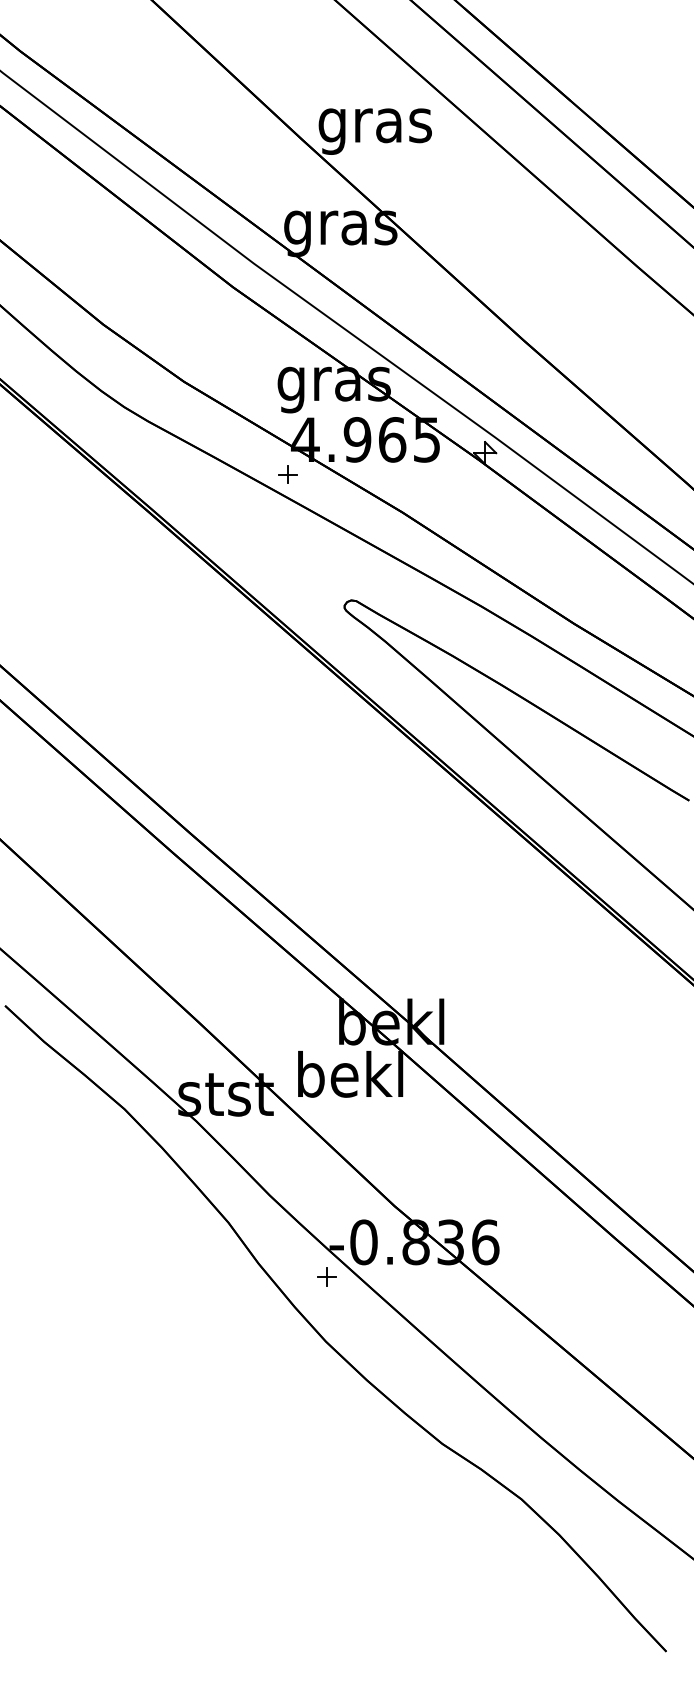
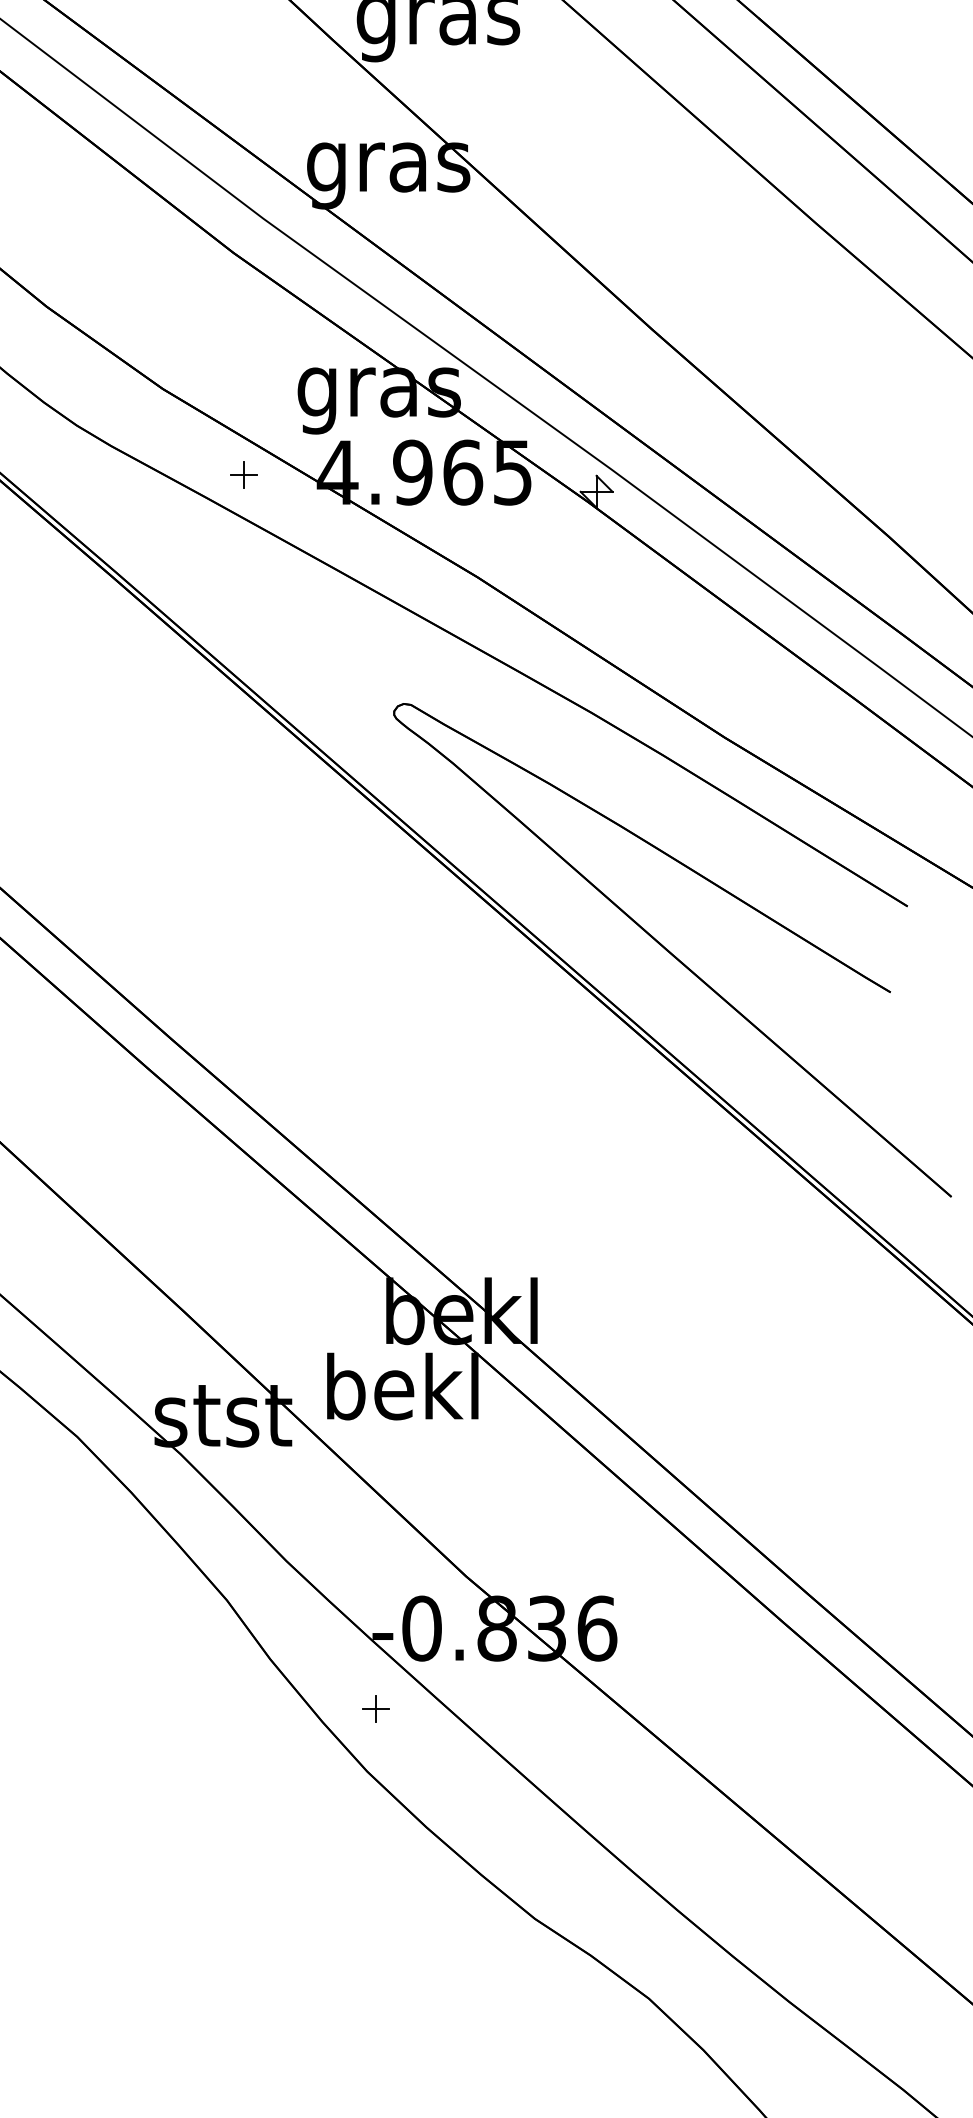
part: (287, 474) -> (242, 475), moved
part: (326, 1276) -> (375, 1708), moved

